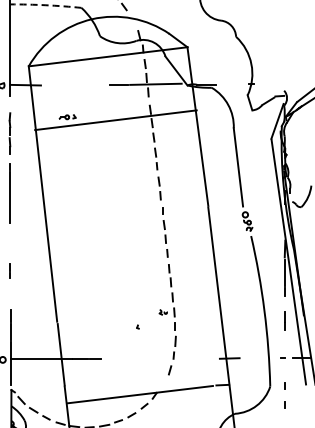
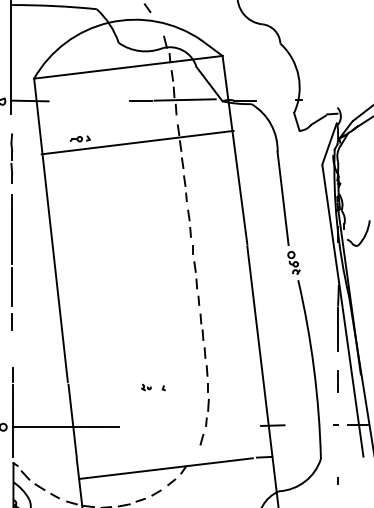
arc: (45, 5) -> (53, 6), dashed -> solid
line: (10, 241) -> (12, 286), added
part: (162, 312) -> (145, 387), moved
line: (284, 385) -> (337, 457), removed

